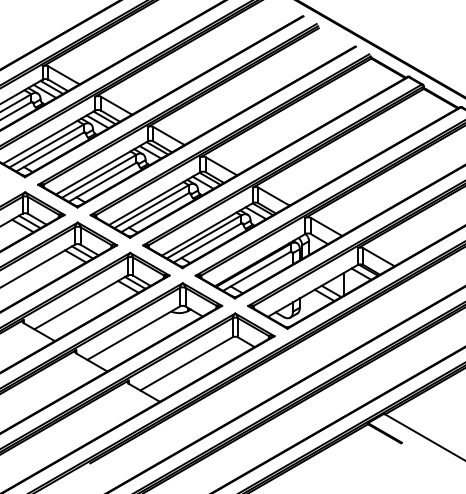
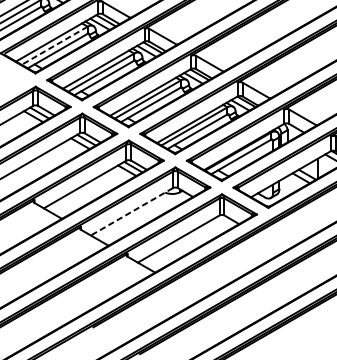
line: (46, 146) -> (54, 46), solid -> dashed
line: (133, 333) -> (131, 212), solid -> dashed

